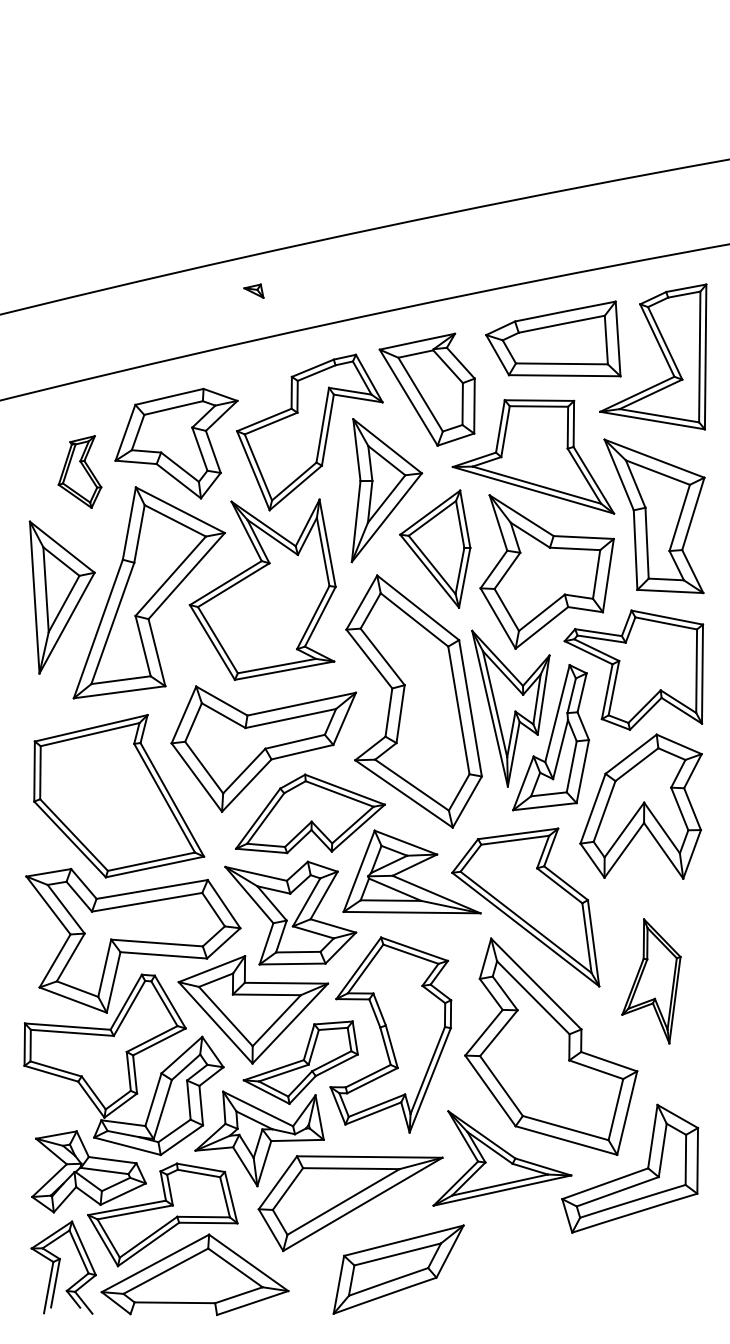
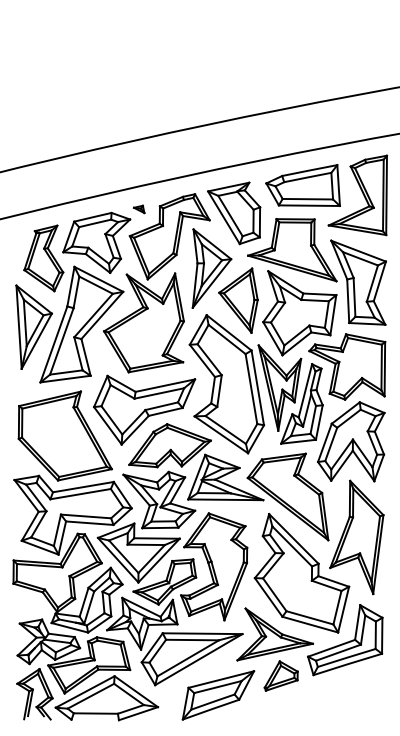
part: (252, 291) -> (138, 209), moved
part: (79, 472) -> (43, 258), size x1.67
part: (650, 981) -> (356, 537), size x1.67
part: (511, 1233) -> (280, 675), added

